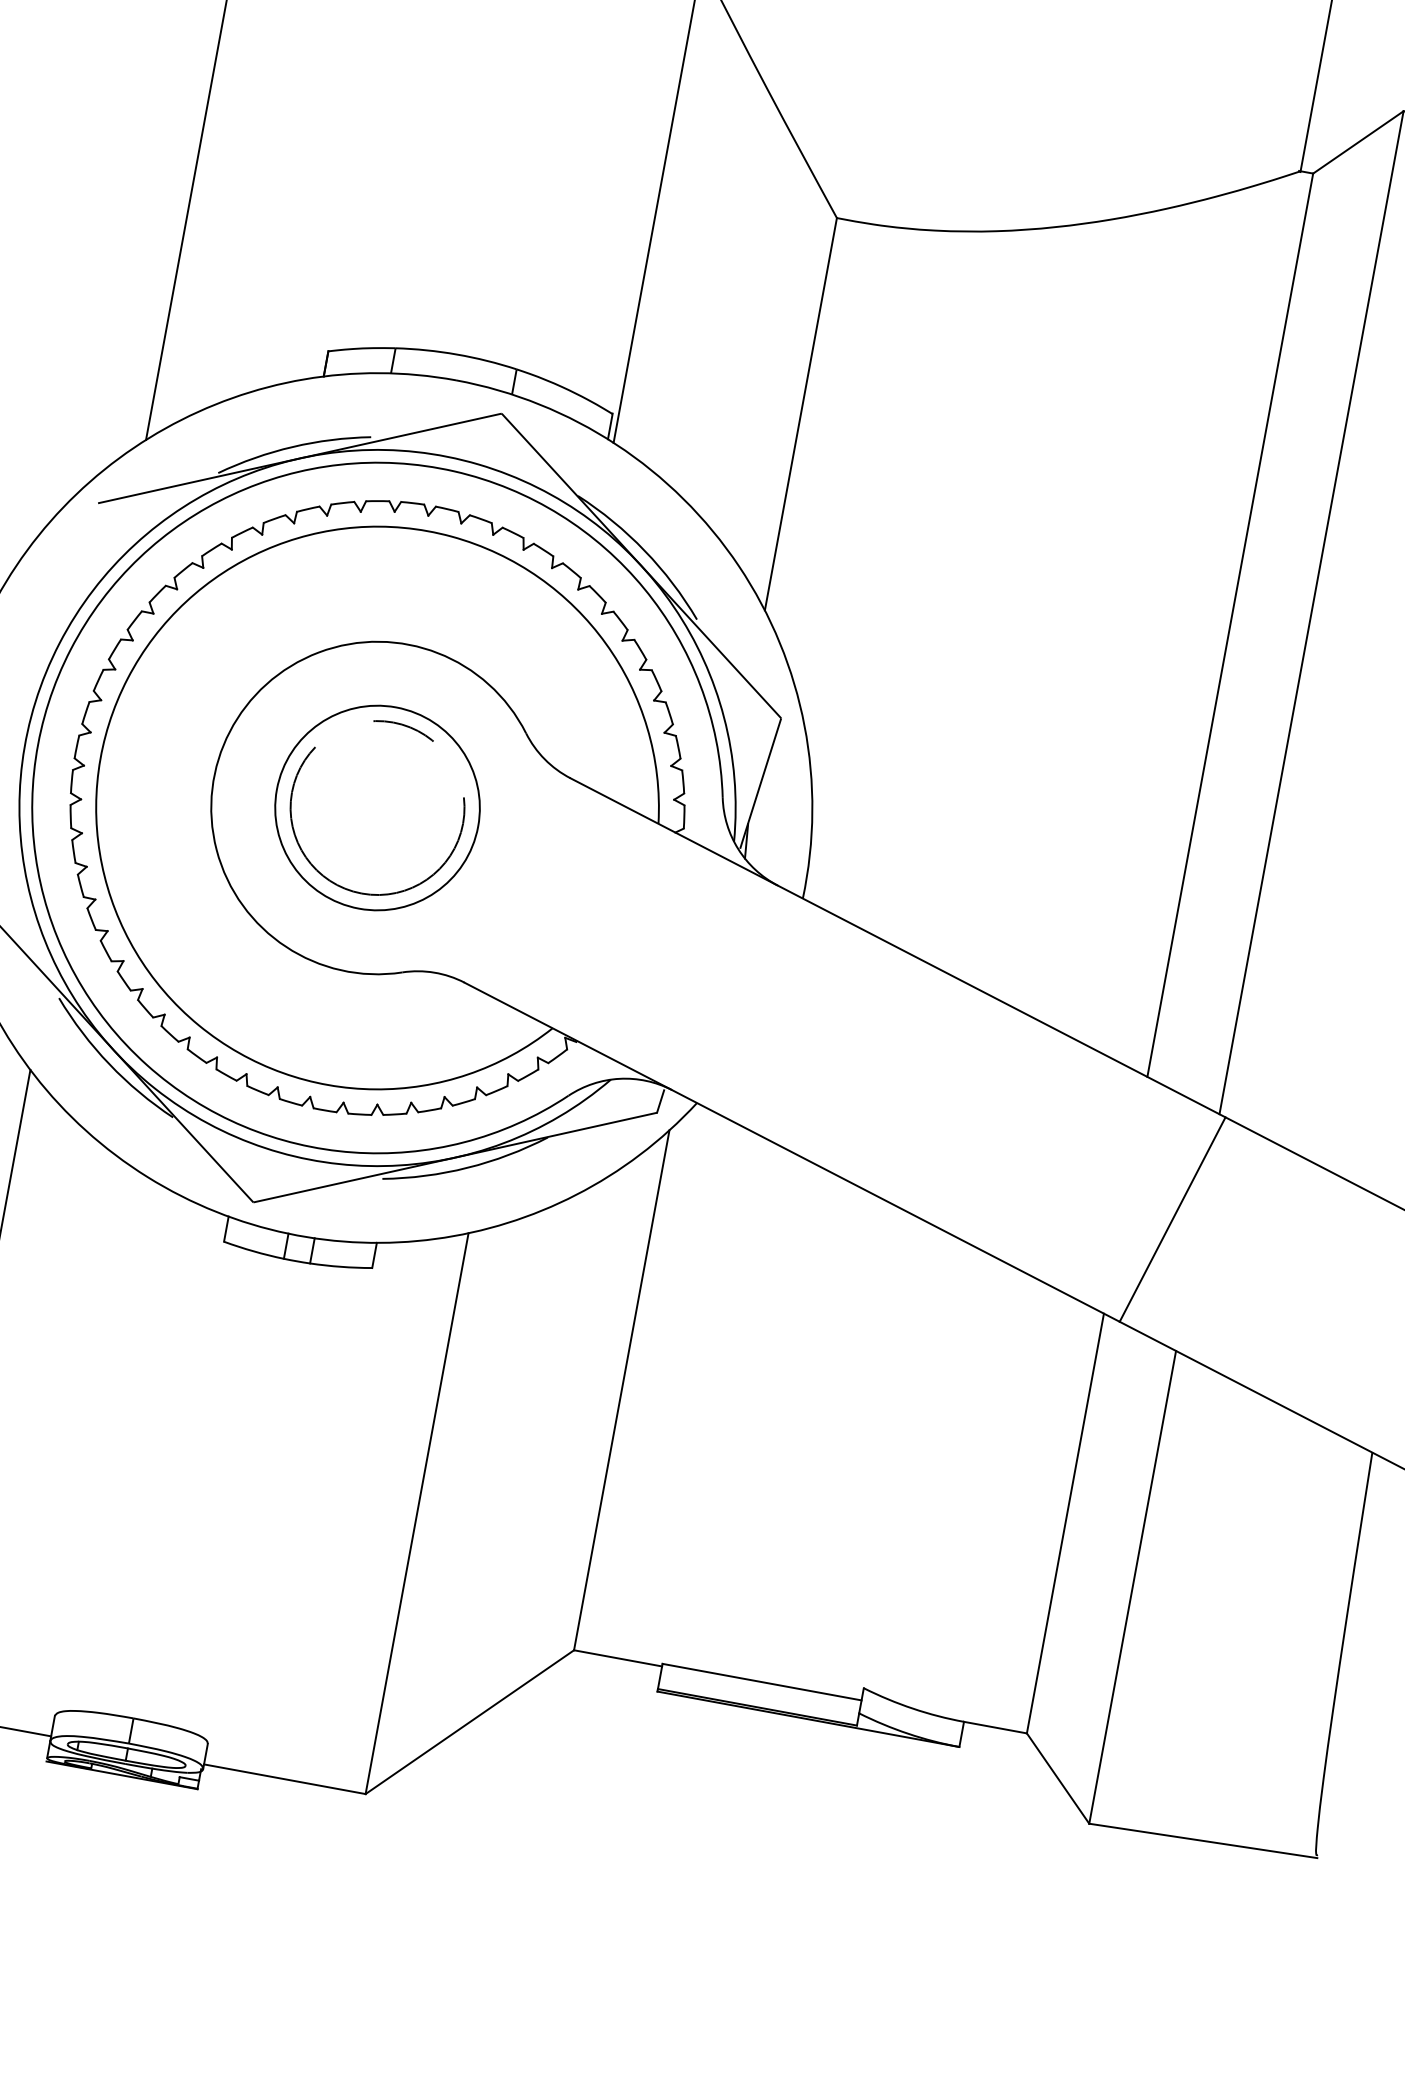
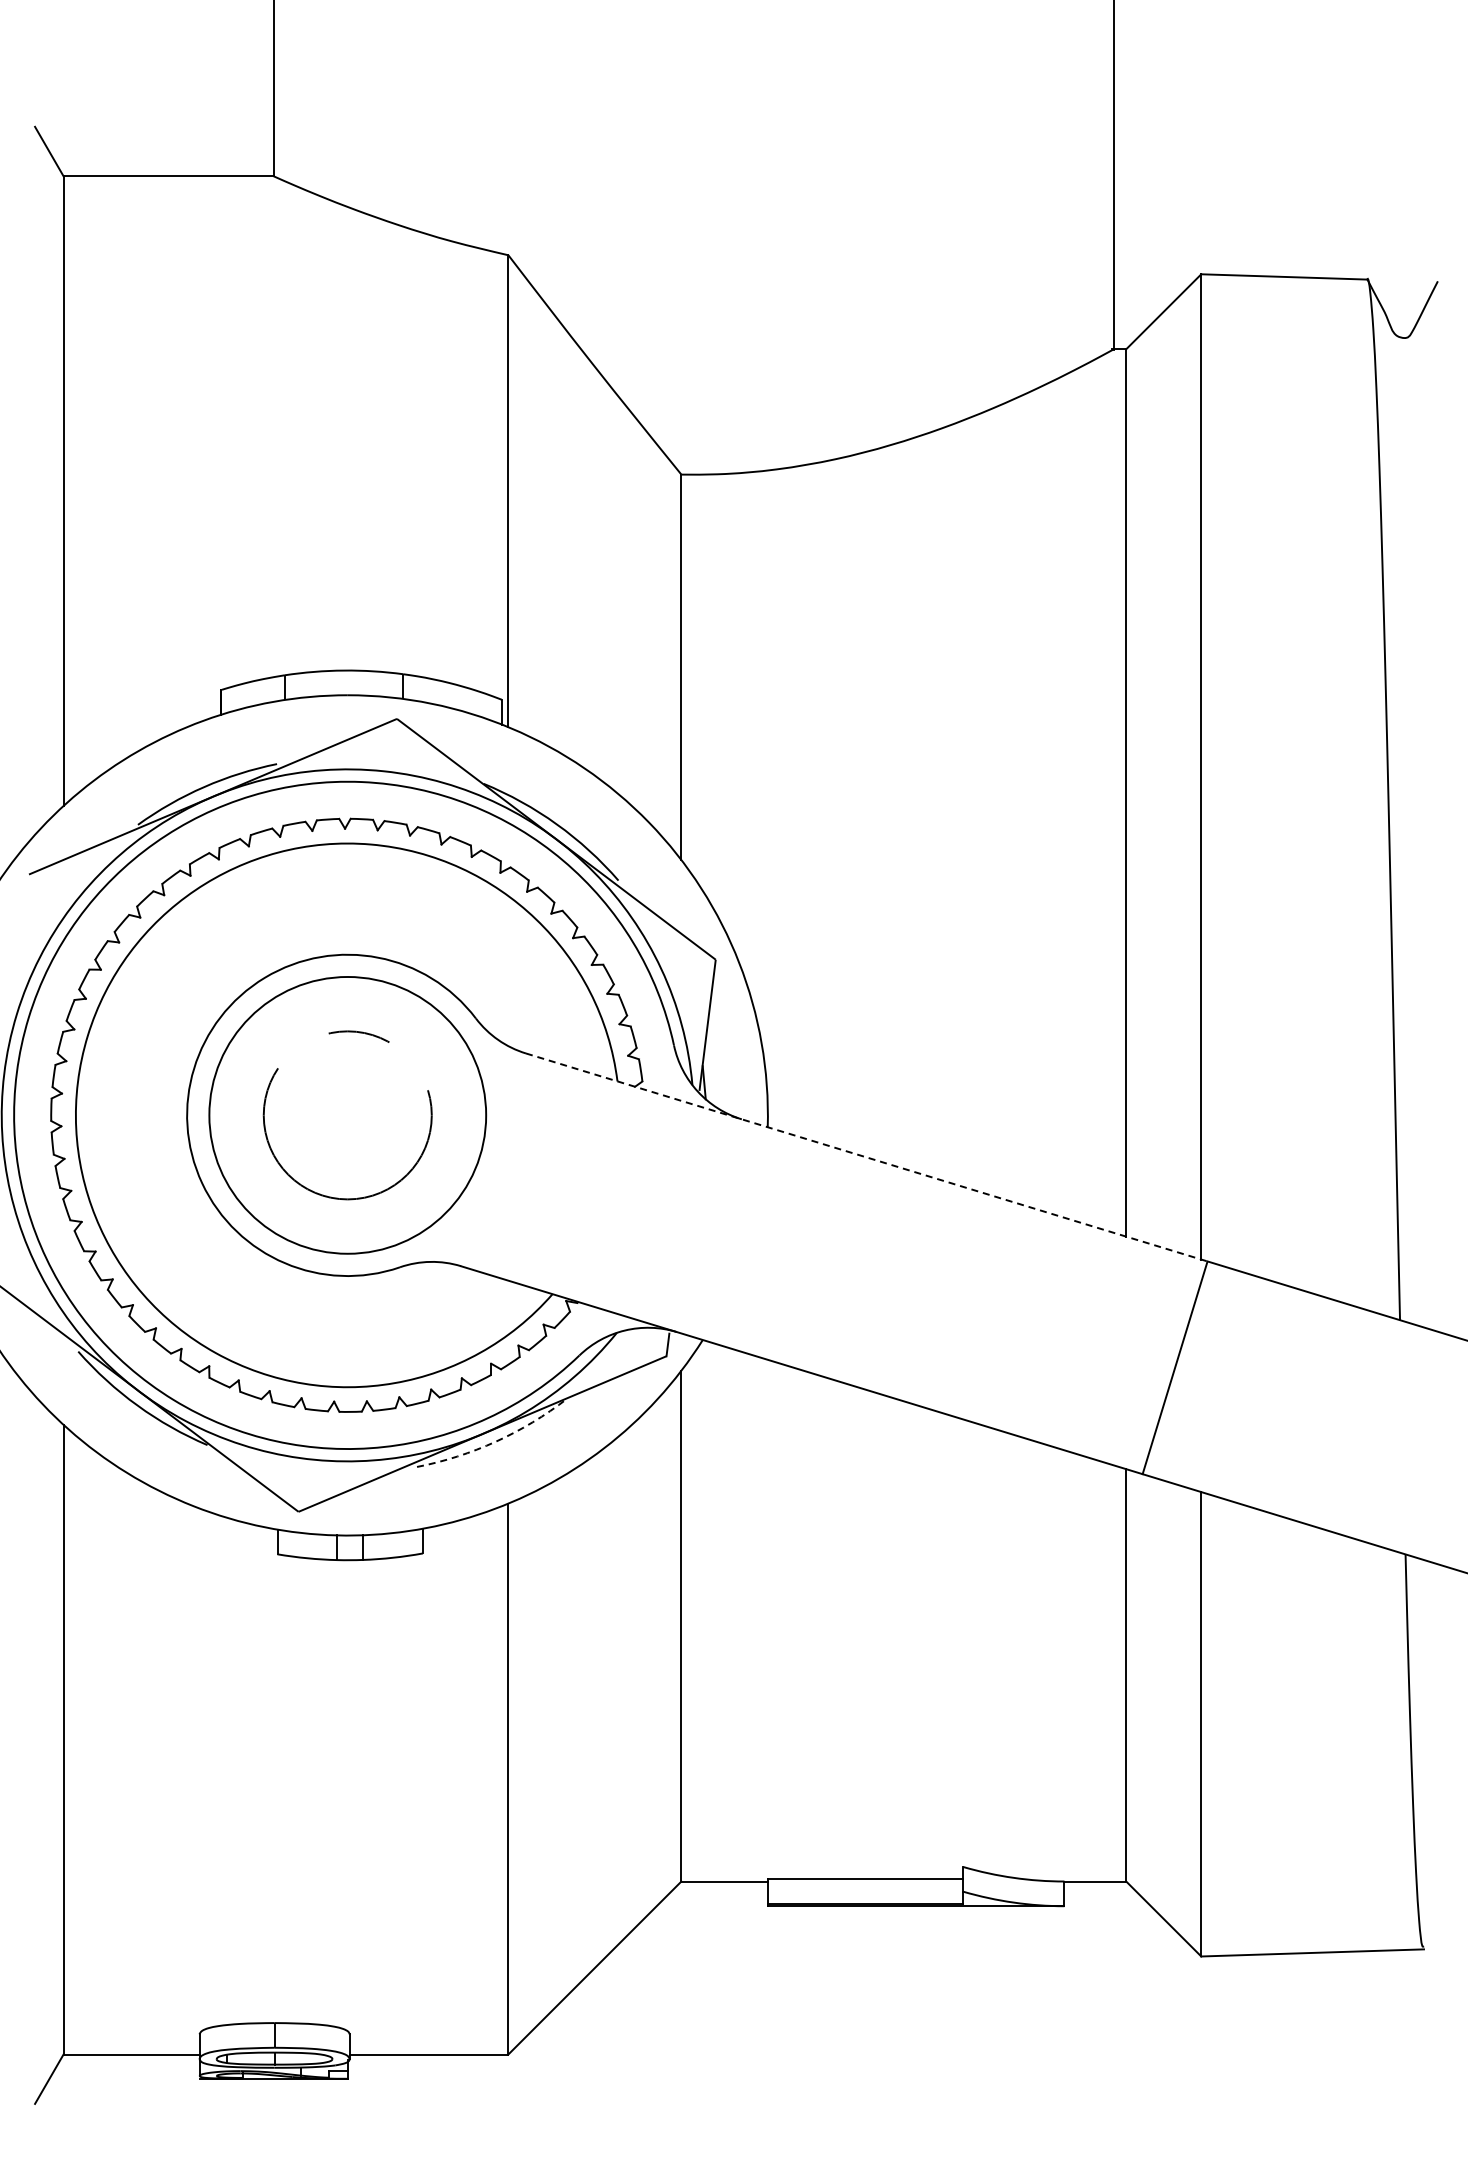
circle: (377, 808) -> (347, 1115), size x1.4
line: (898, 948) -> (867, 1157), solid -> dashed
arc: (468, 1167) -> (496, 1441), solid -> dashed

